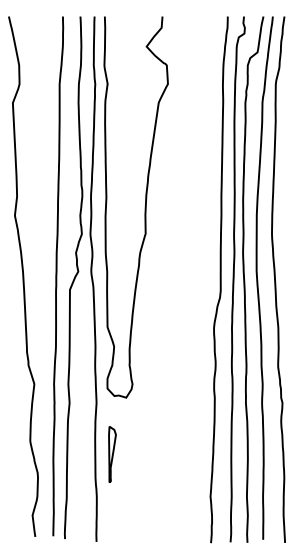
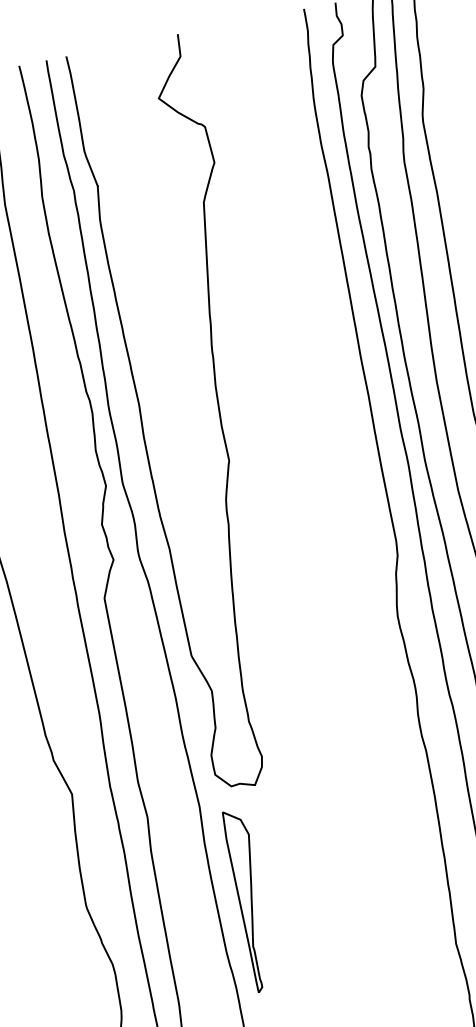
part: (112, 454) -> (250, 900), size x1.67

